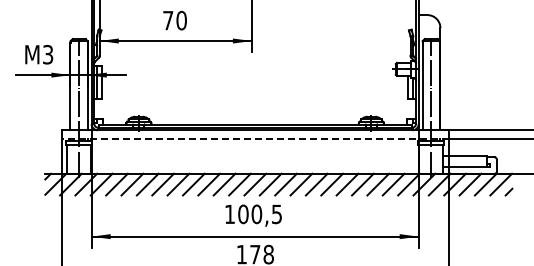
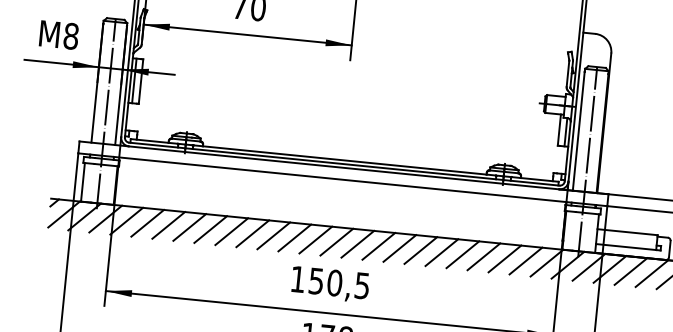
text: (48, 54) -> (71, 36), 3 -> 8
line: (254, 138) -> (341, 179), dashed -> solid
text: (243, 214) -> (316, 281), 100,5 -> 150,5

